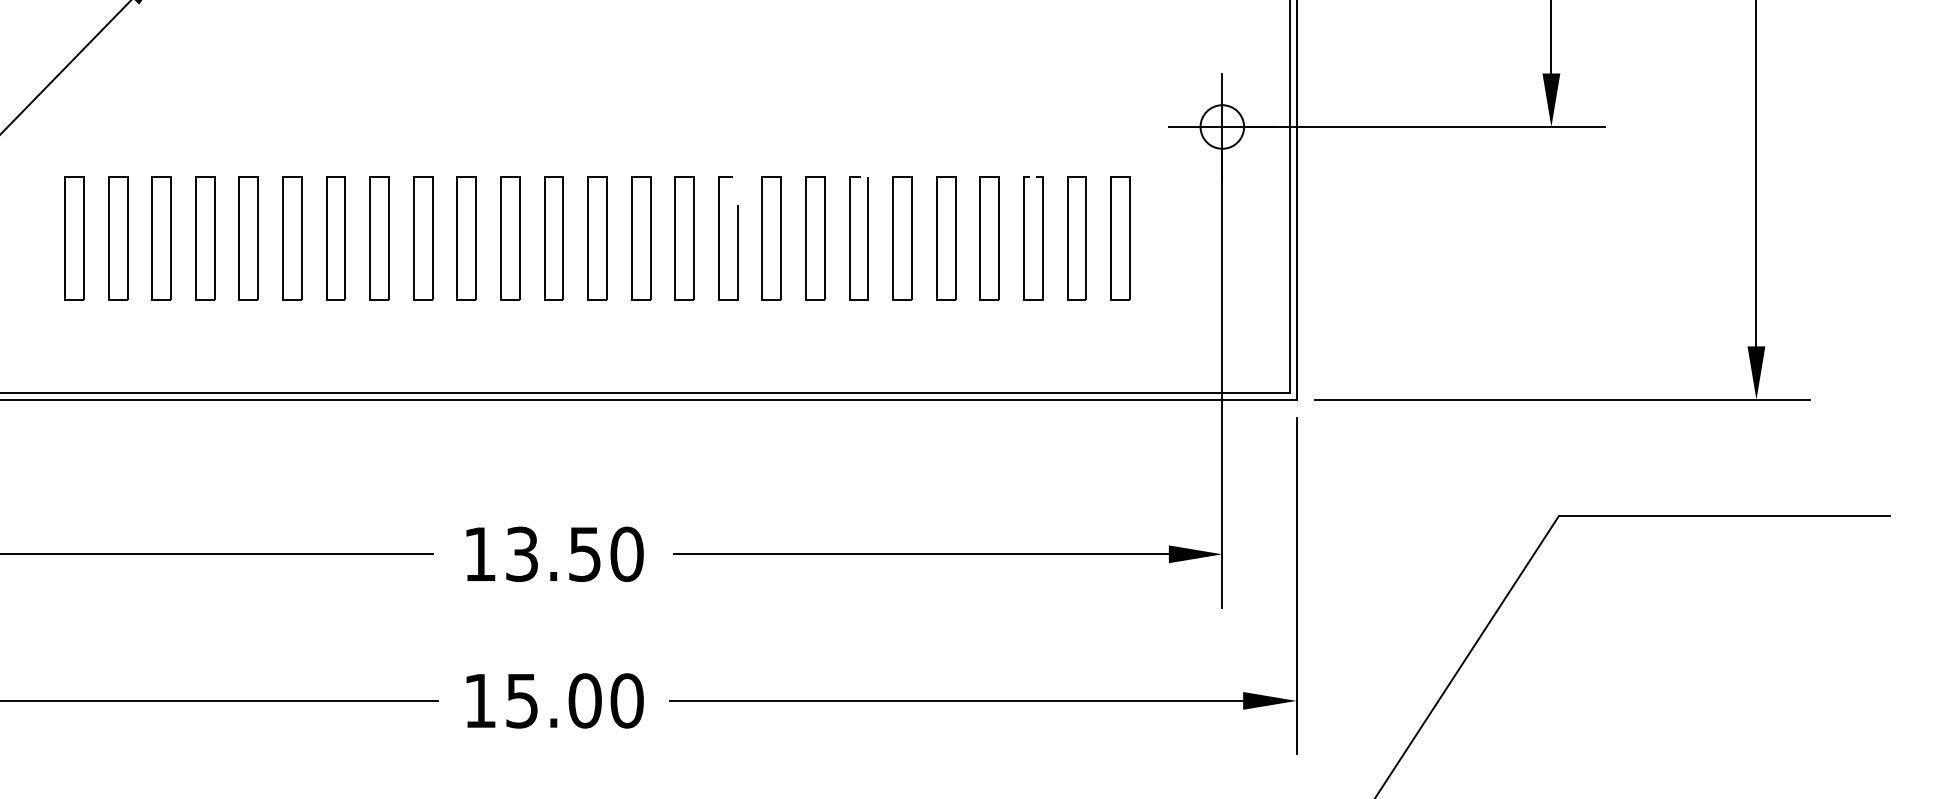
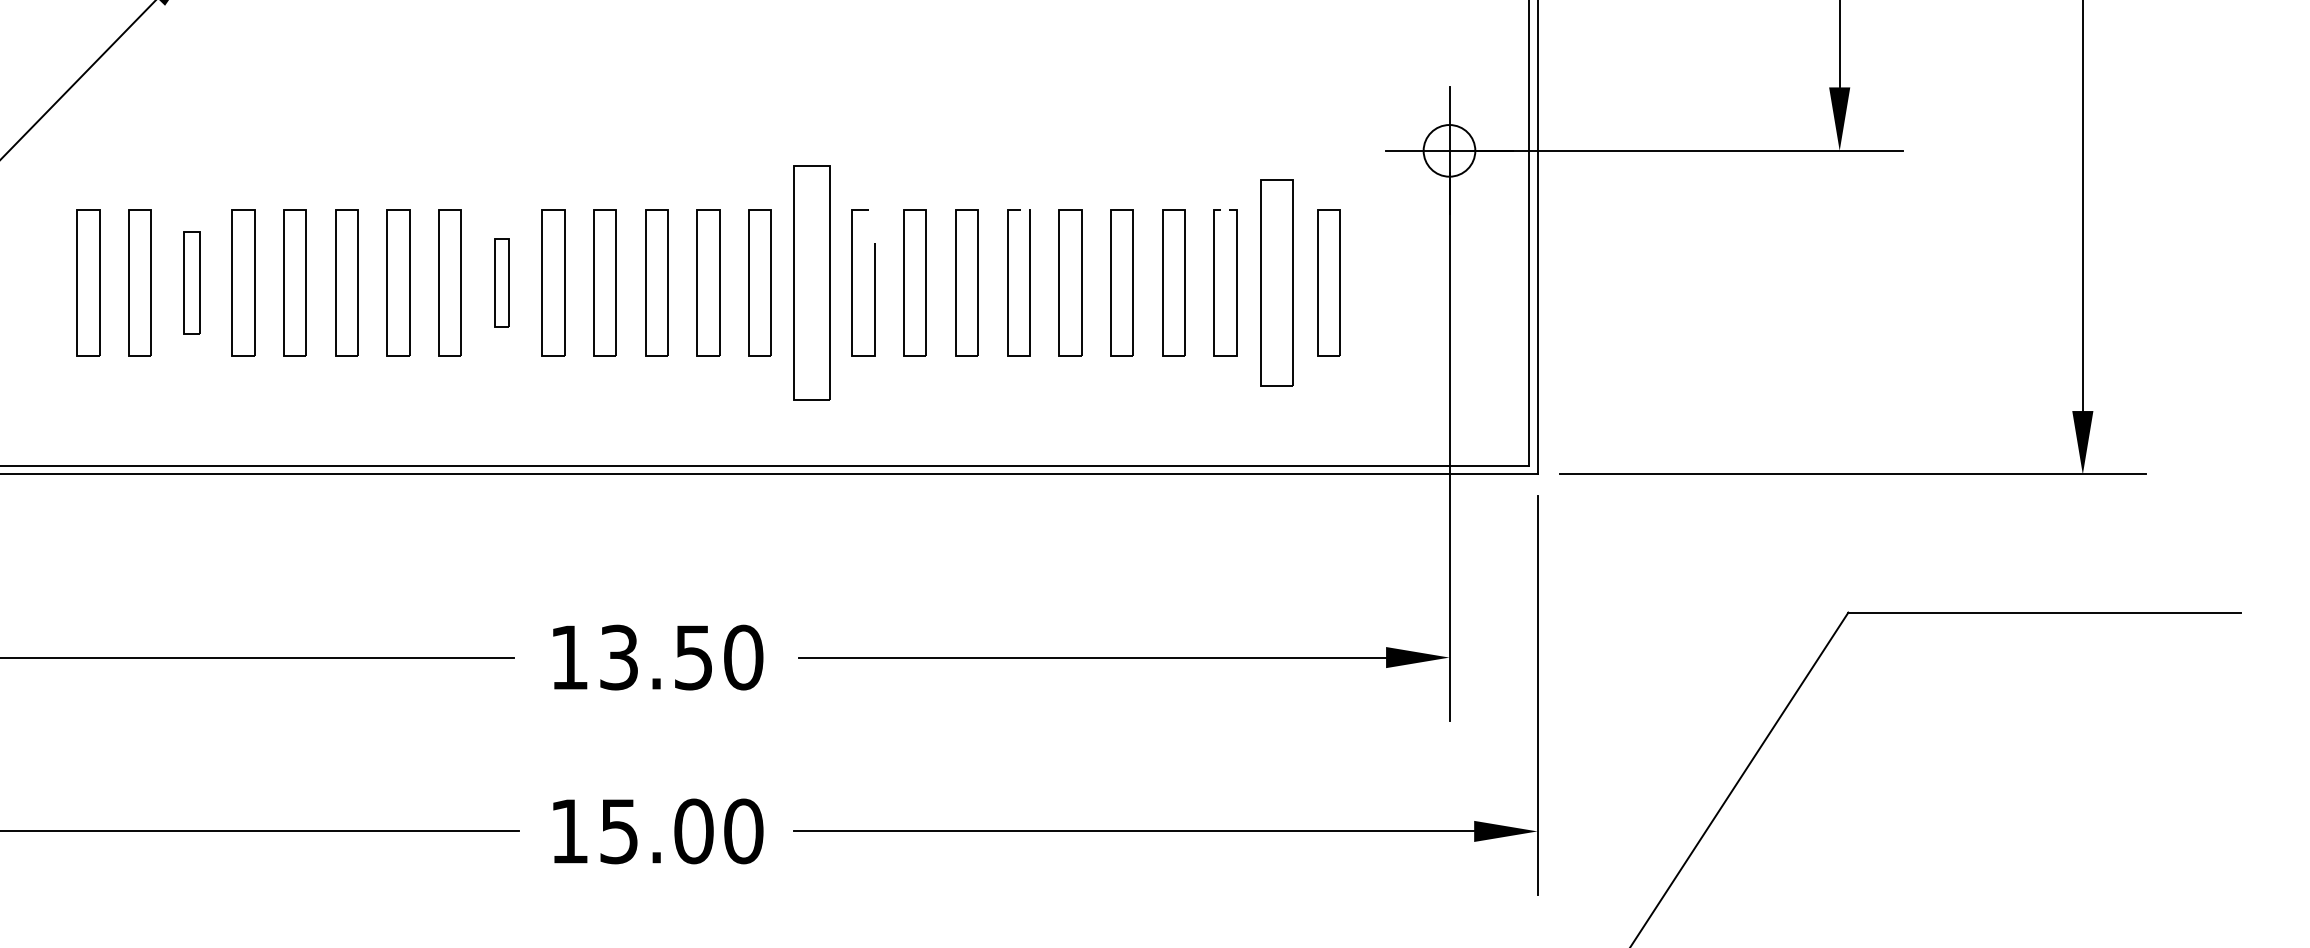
part: (161, 238) -> (191, 282), size x0.7
part: (422, 238) -> (501, 282), size x0.6
part: (684, 238) -> (811, 282), size x1.6
part: (1076, 238) -> (1276, 282), size x1.4

